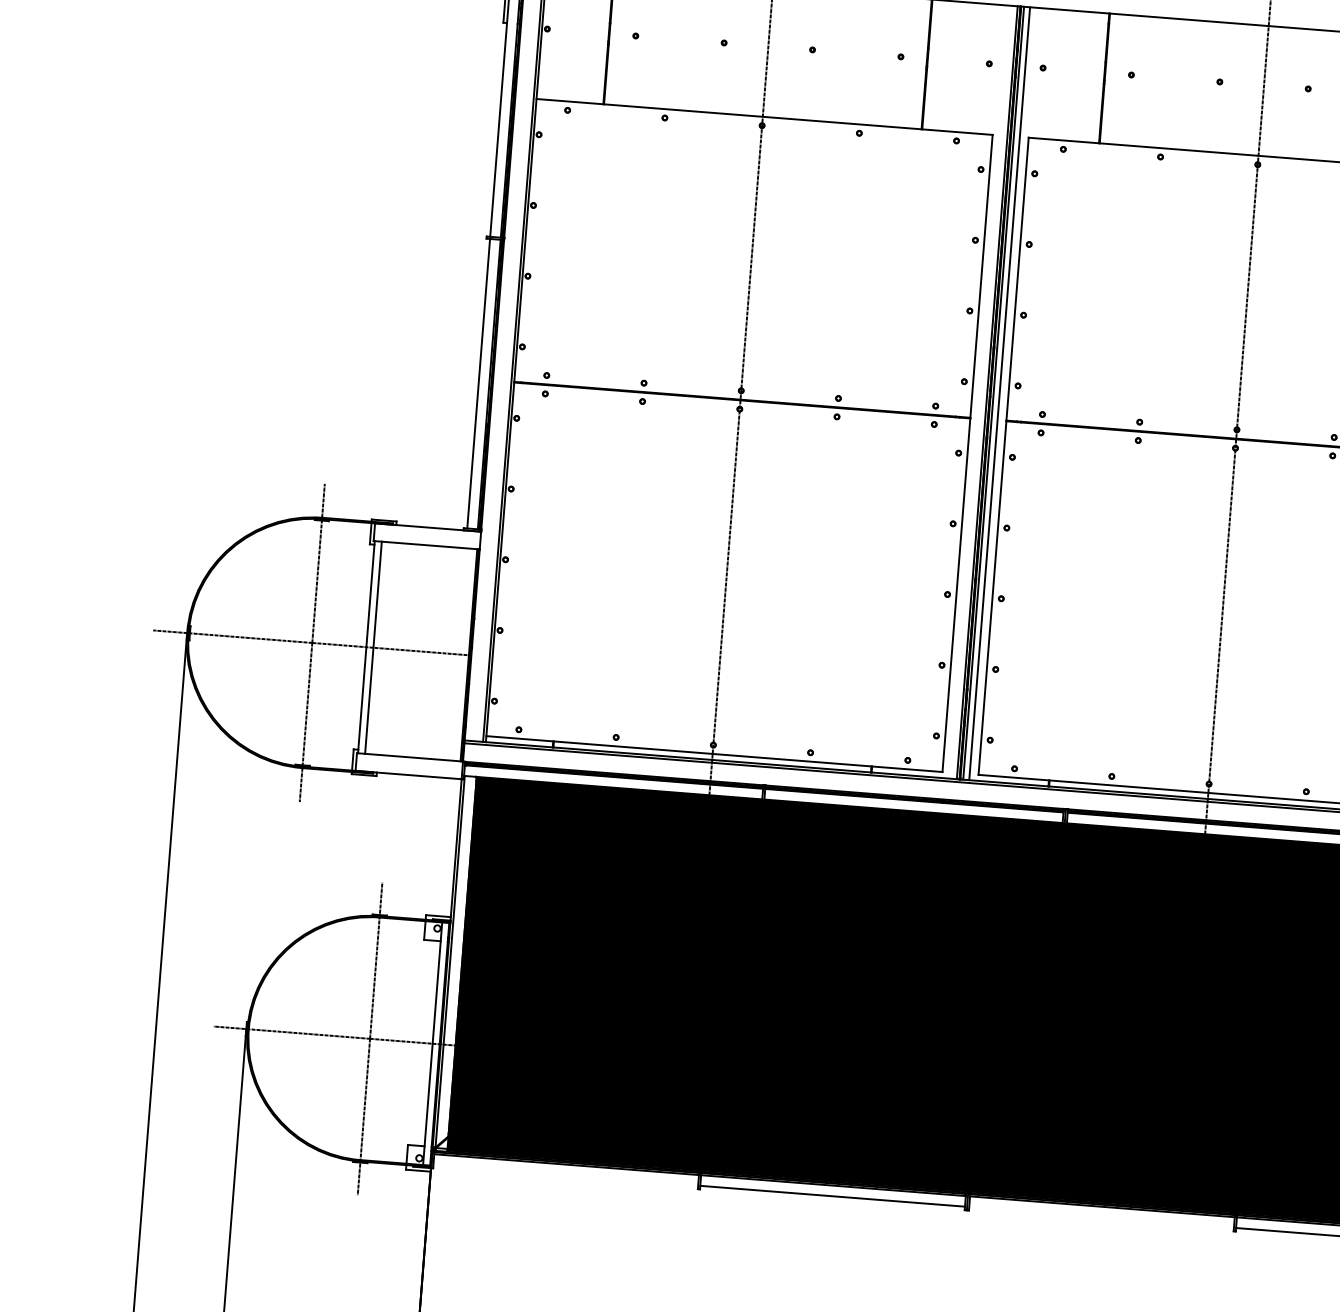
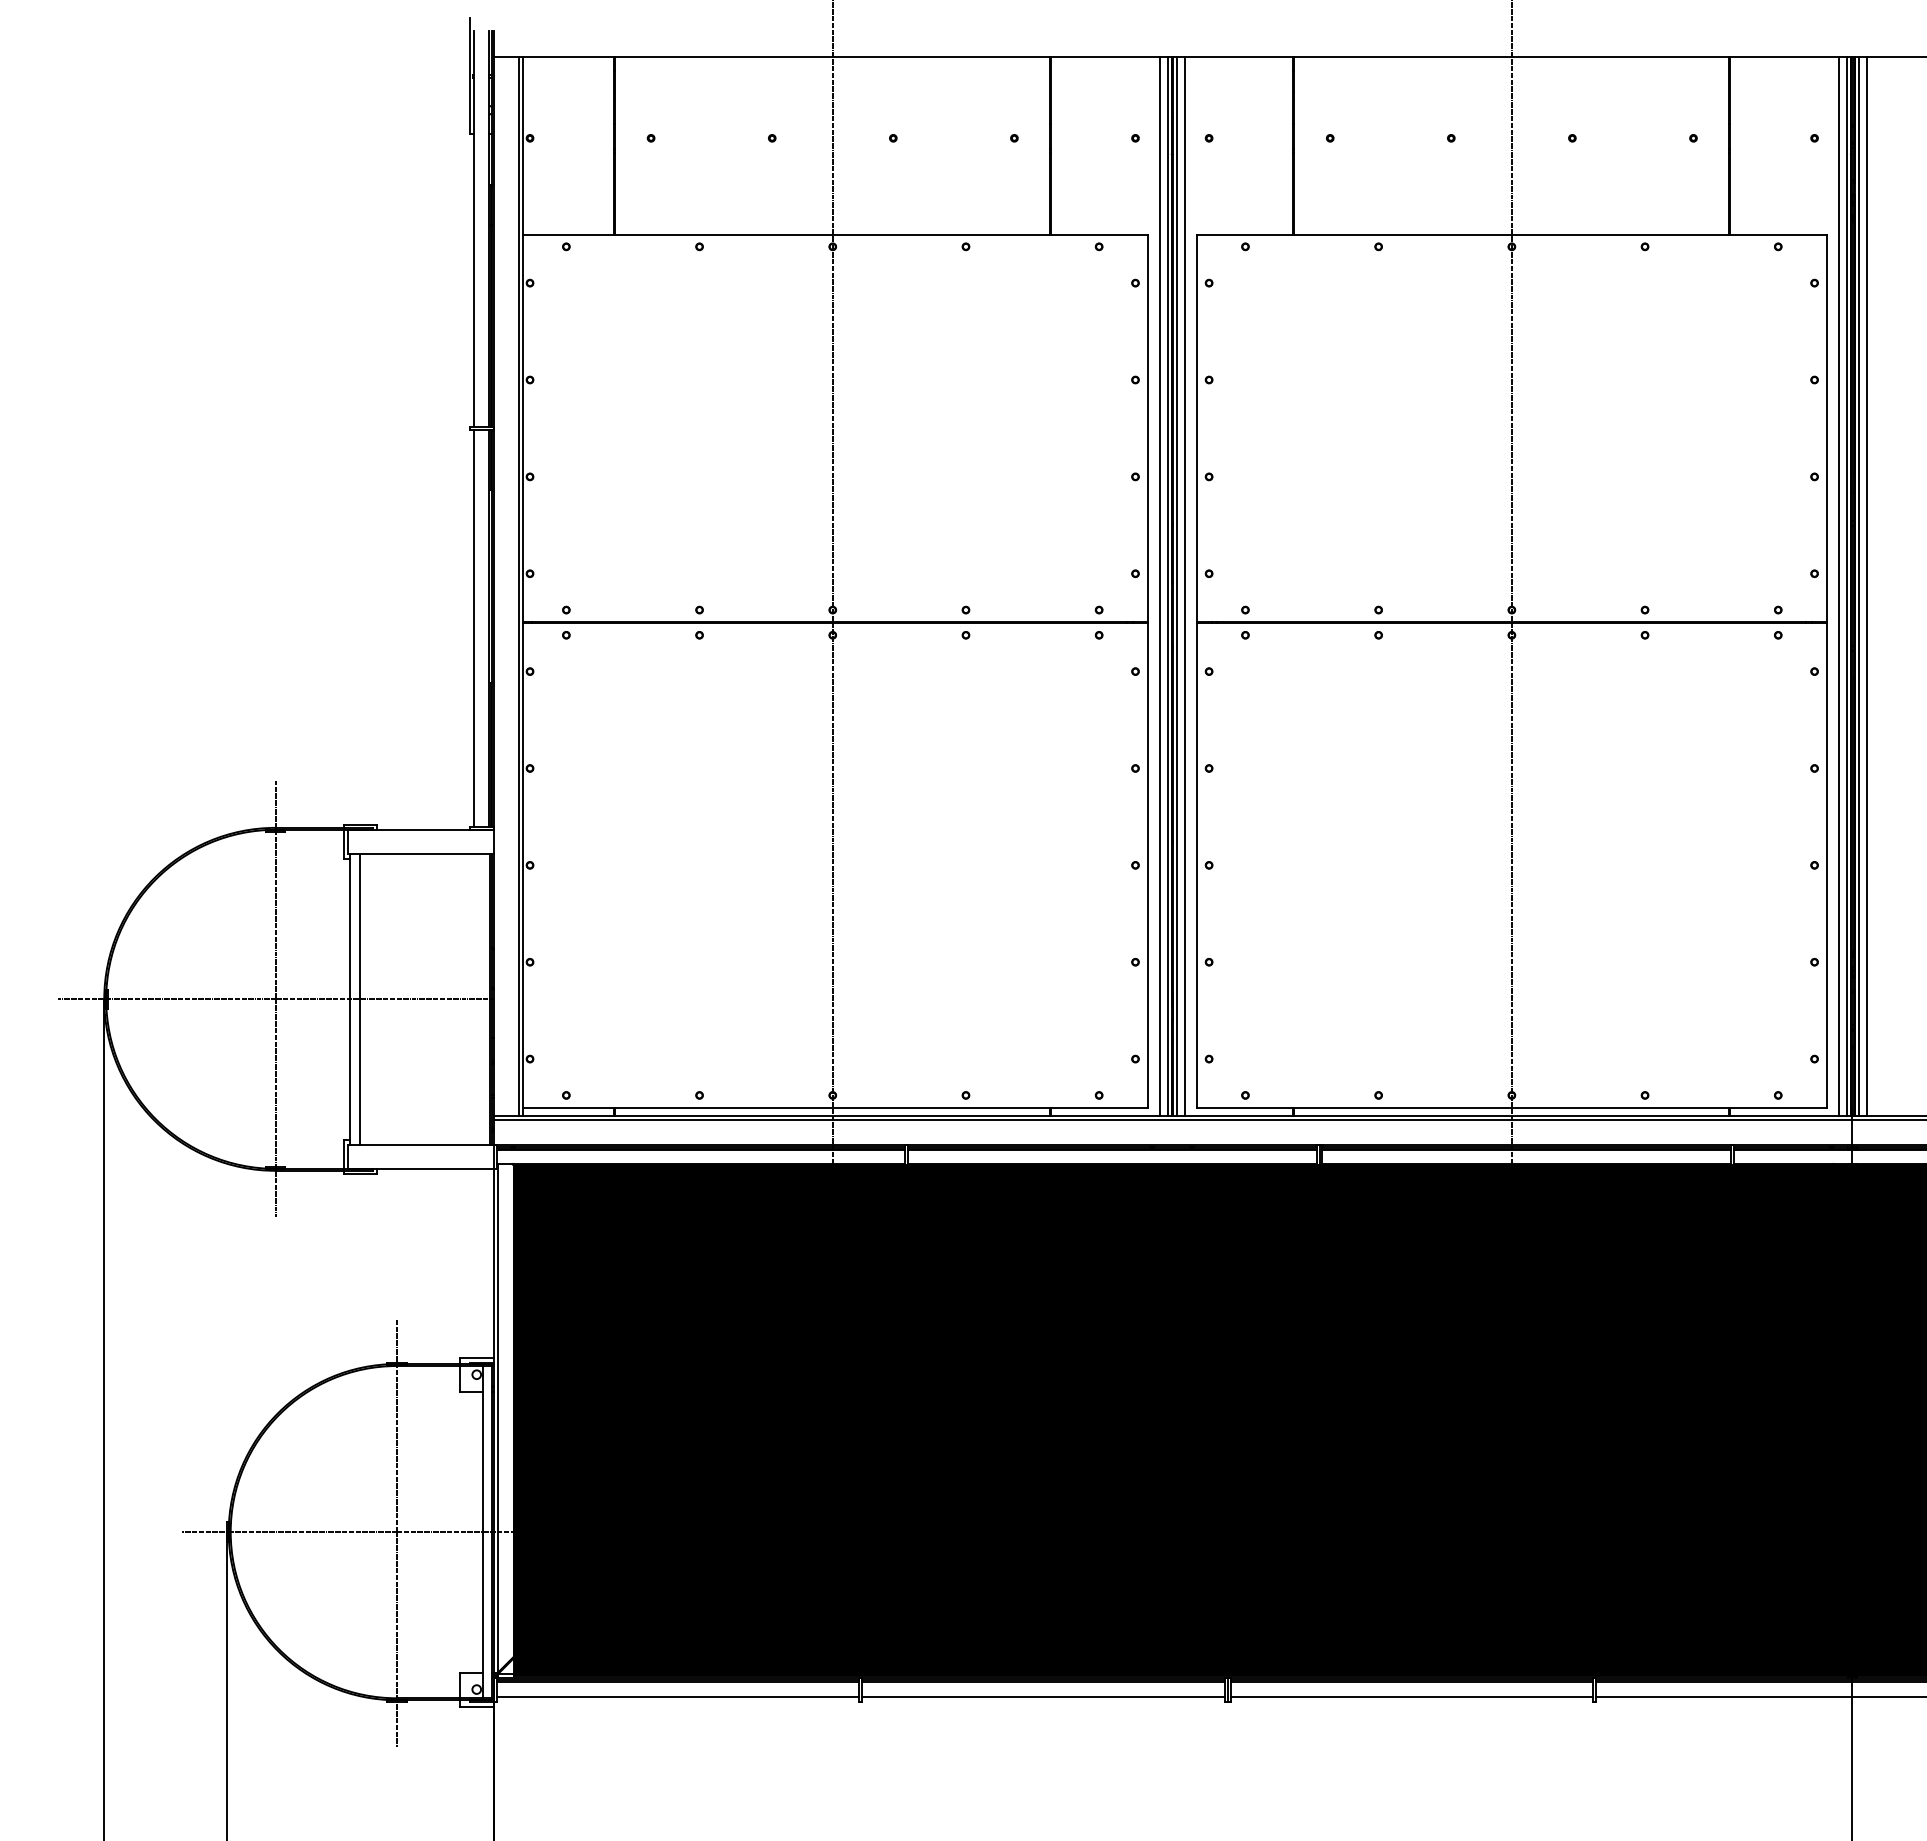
line: (981, 391) -> (1159, 585), added
line: (565, 1174) -> (677, 1696), added
line: (1101, 1217) -> (1411, 1696), added

